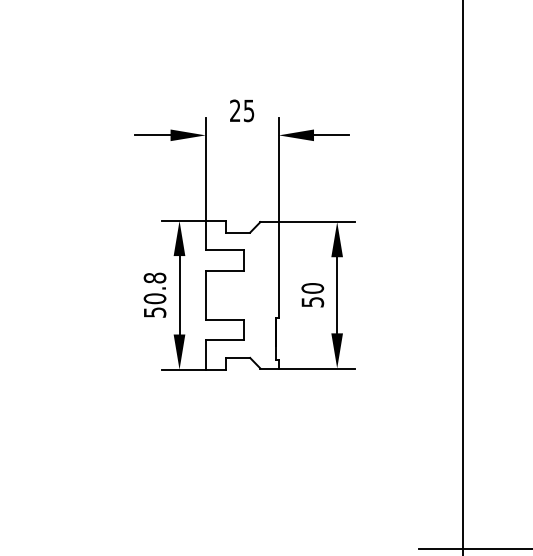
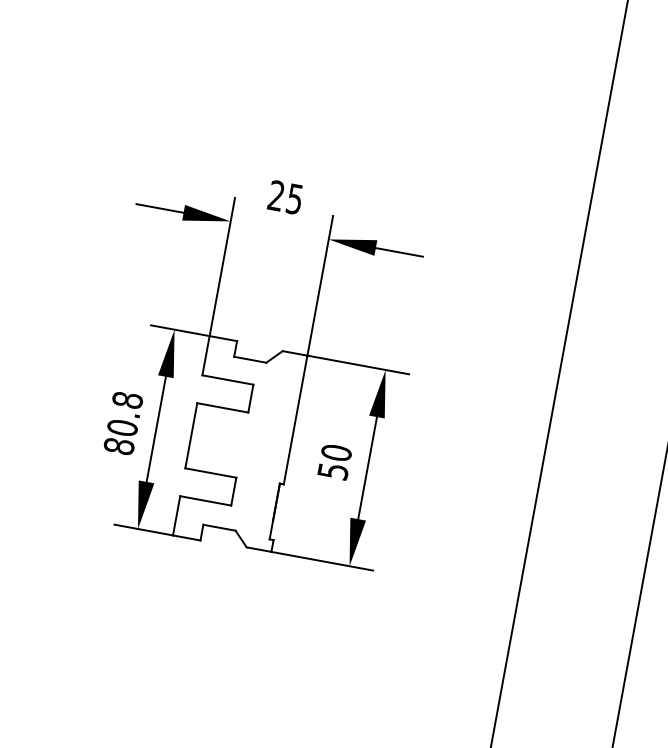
text: (154, 312) -> (118, 446), 50.8 -> 80.8

